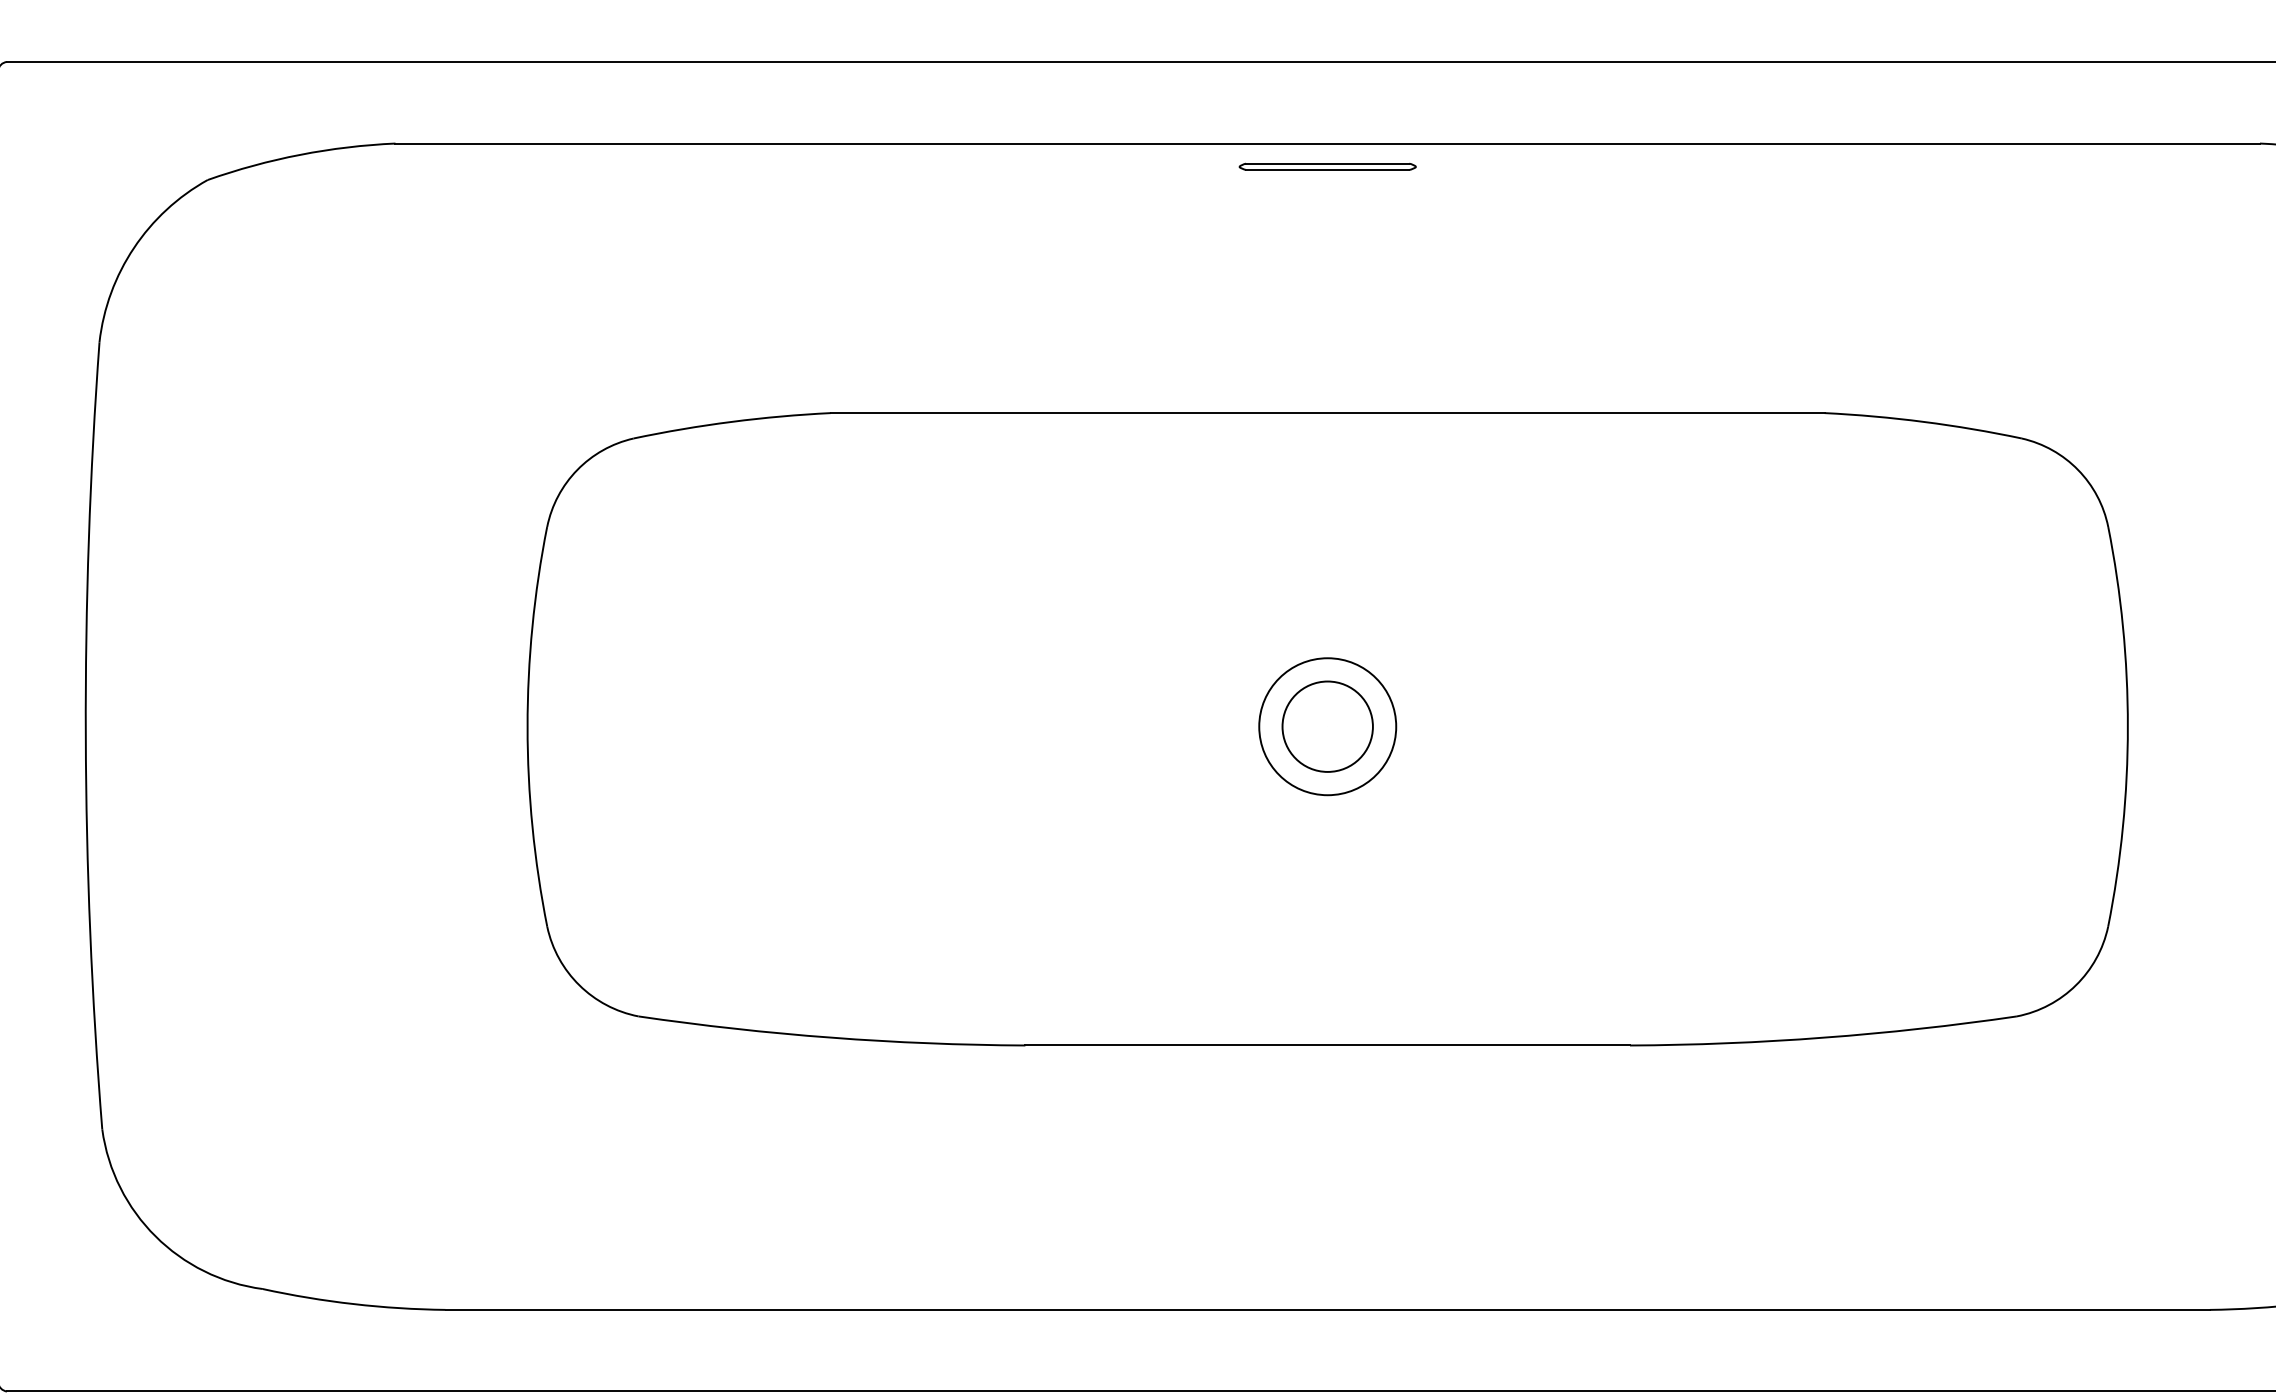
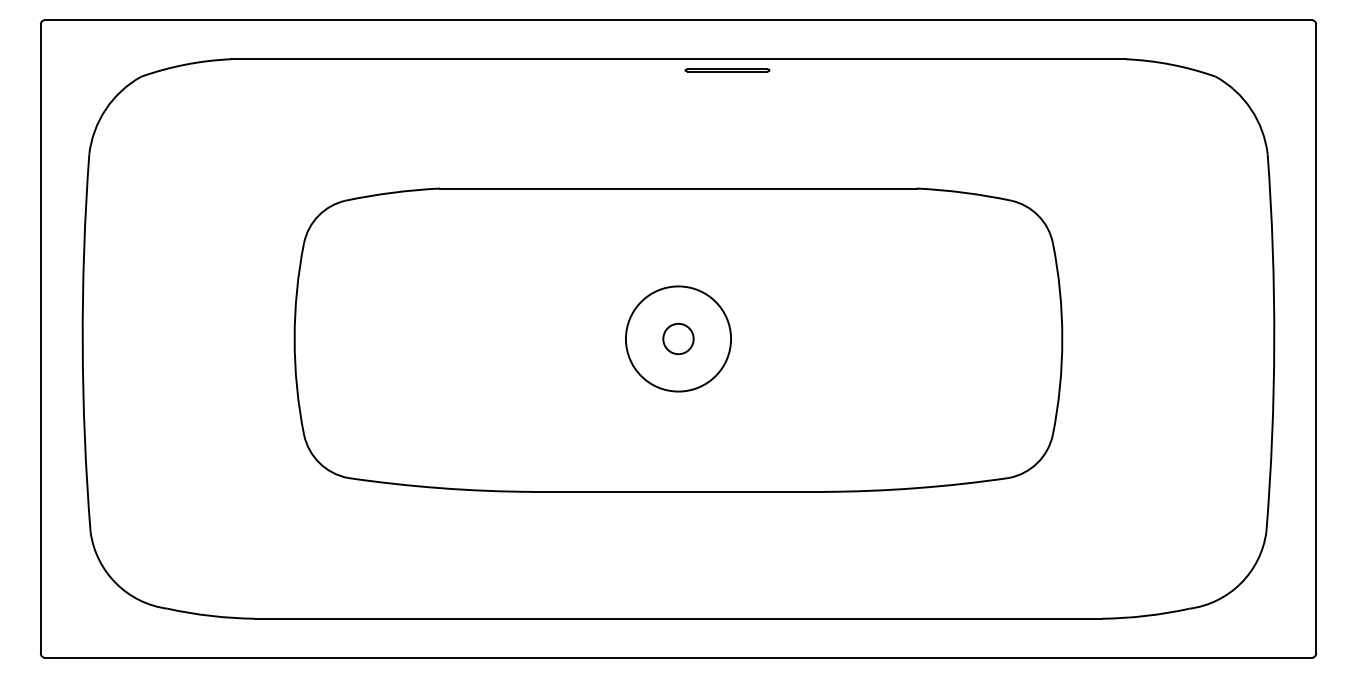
line: (1327, 164) -> (727, 69), moved
circle: (1327, 725) -> (678, 338), size x0.7
circle: (1327, 725) -> (678, 338), size x1.6

